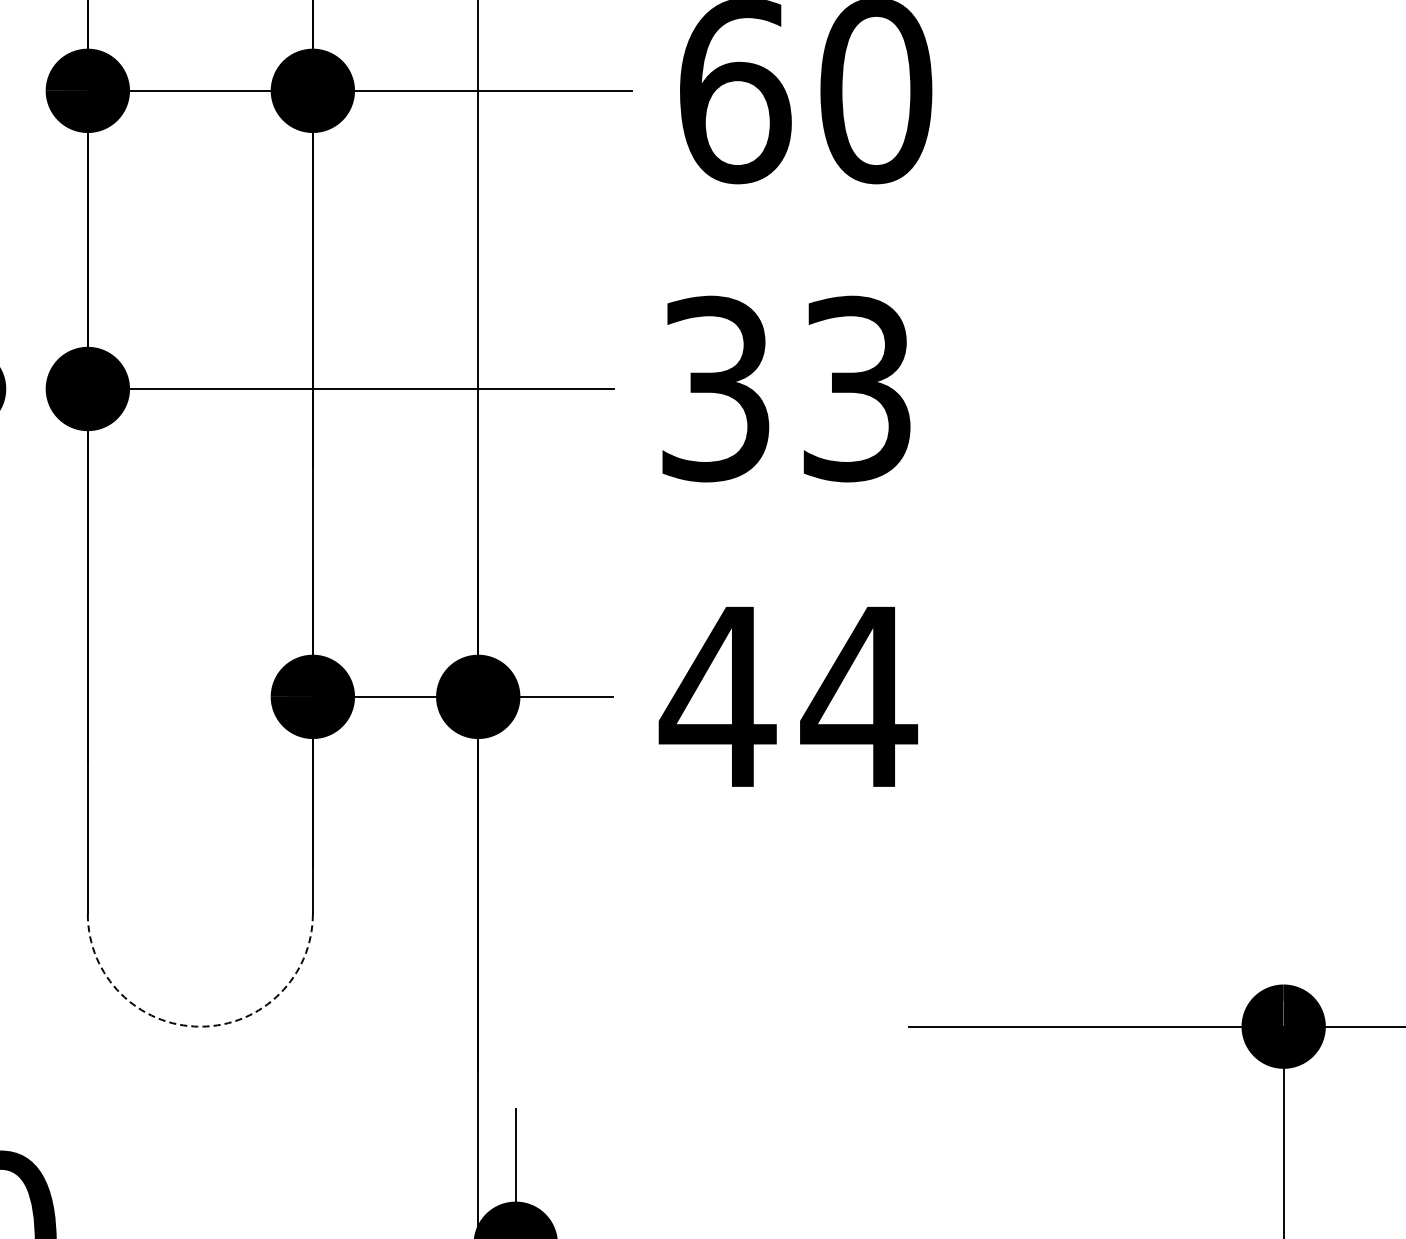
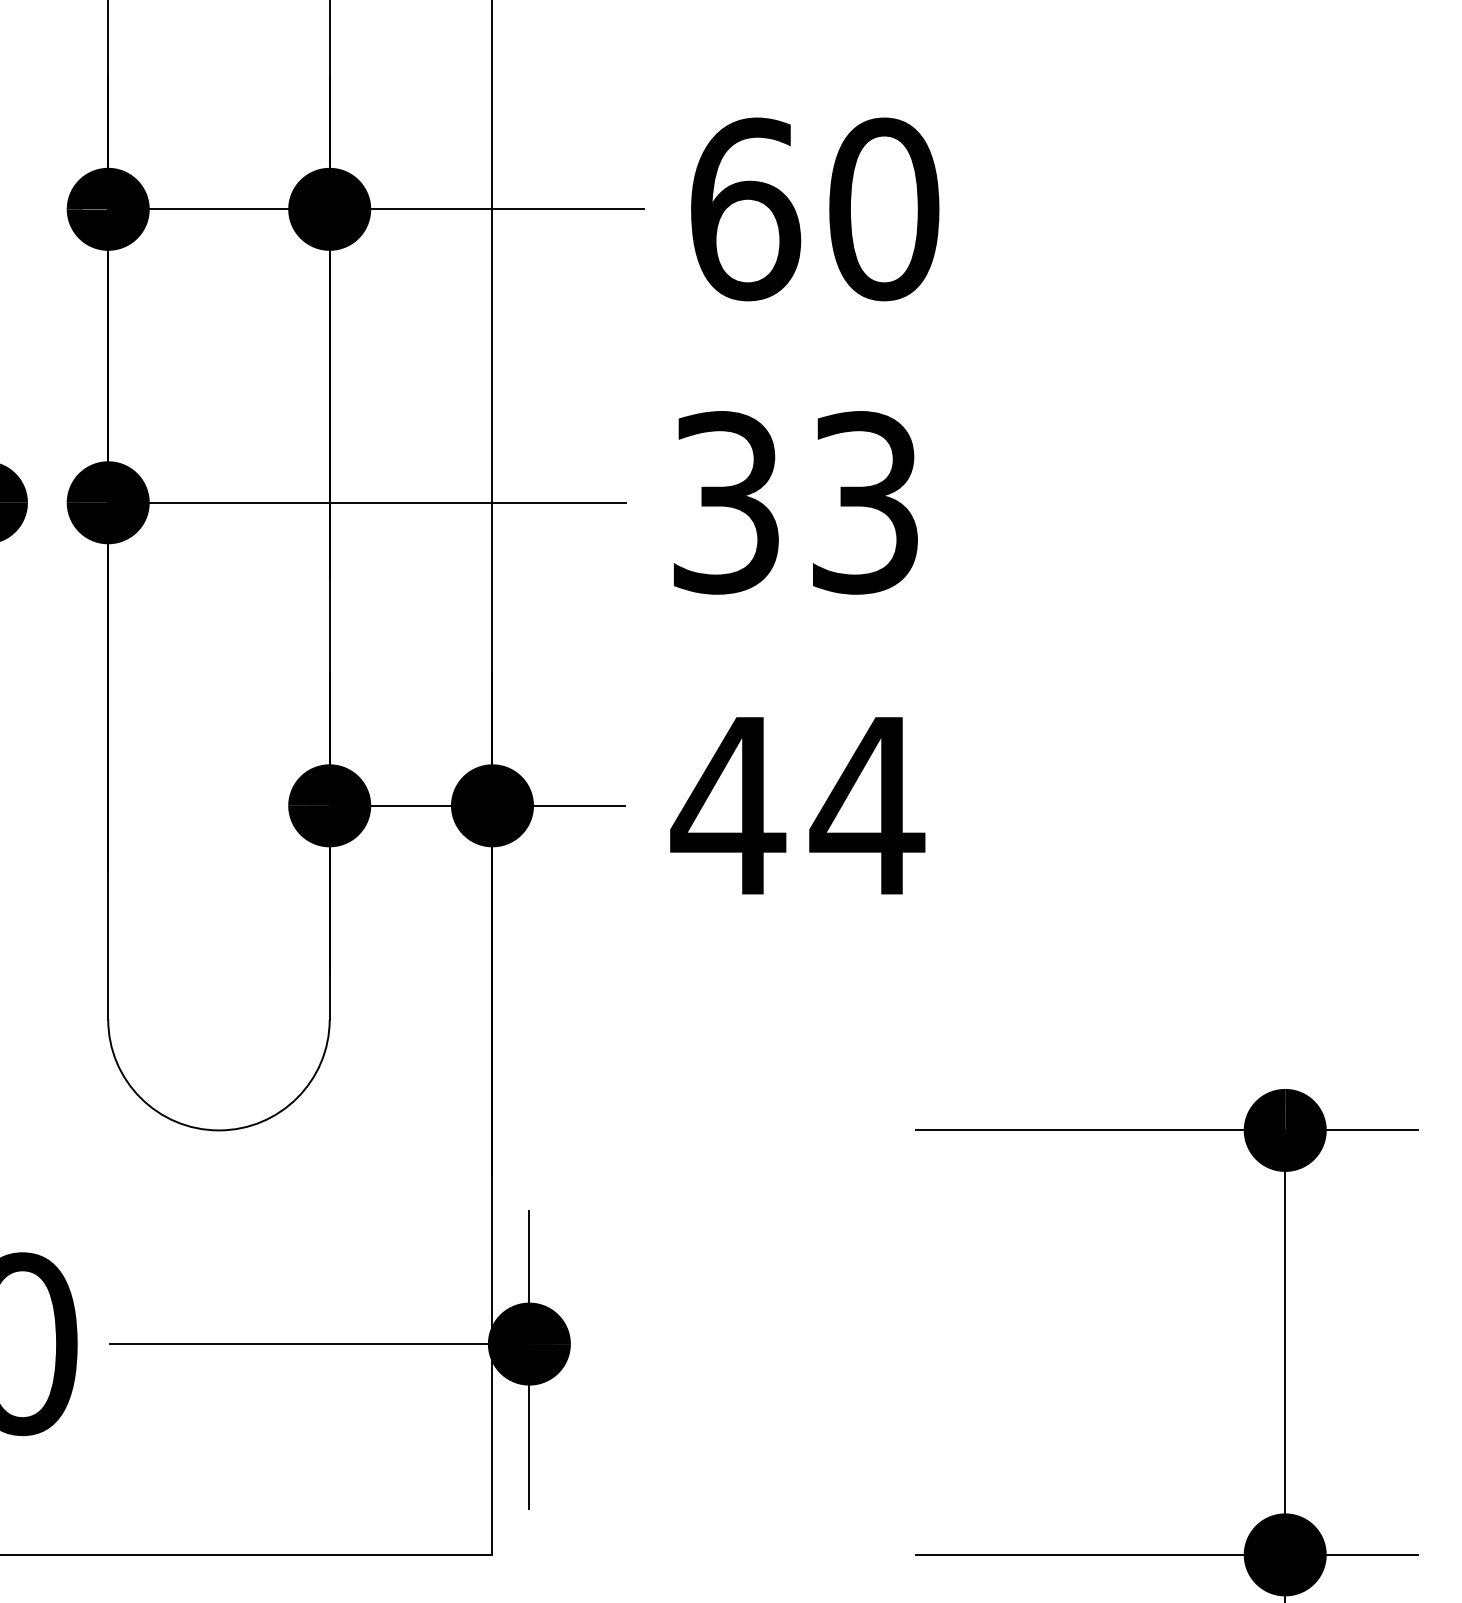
arc: (199, 1026) -> (218, 1130), dashed -> solid

